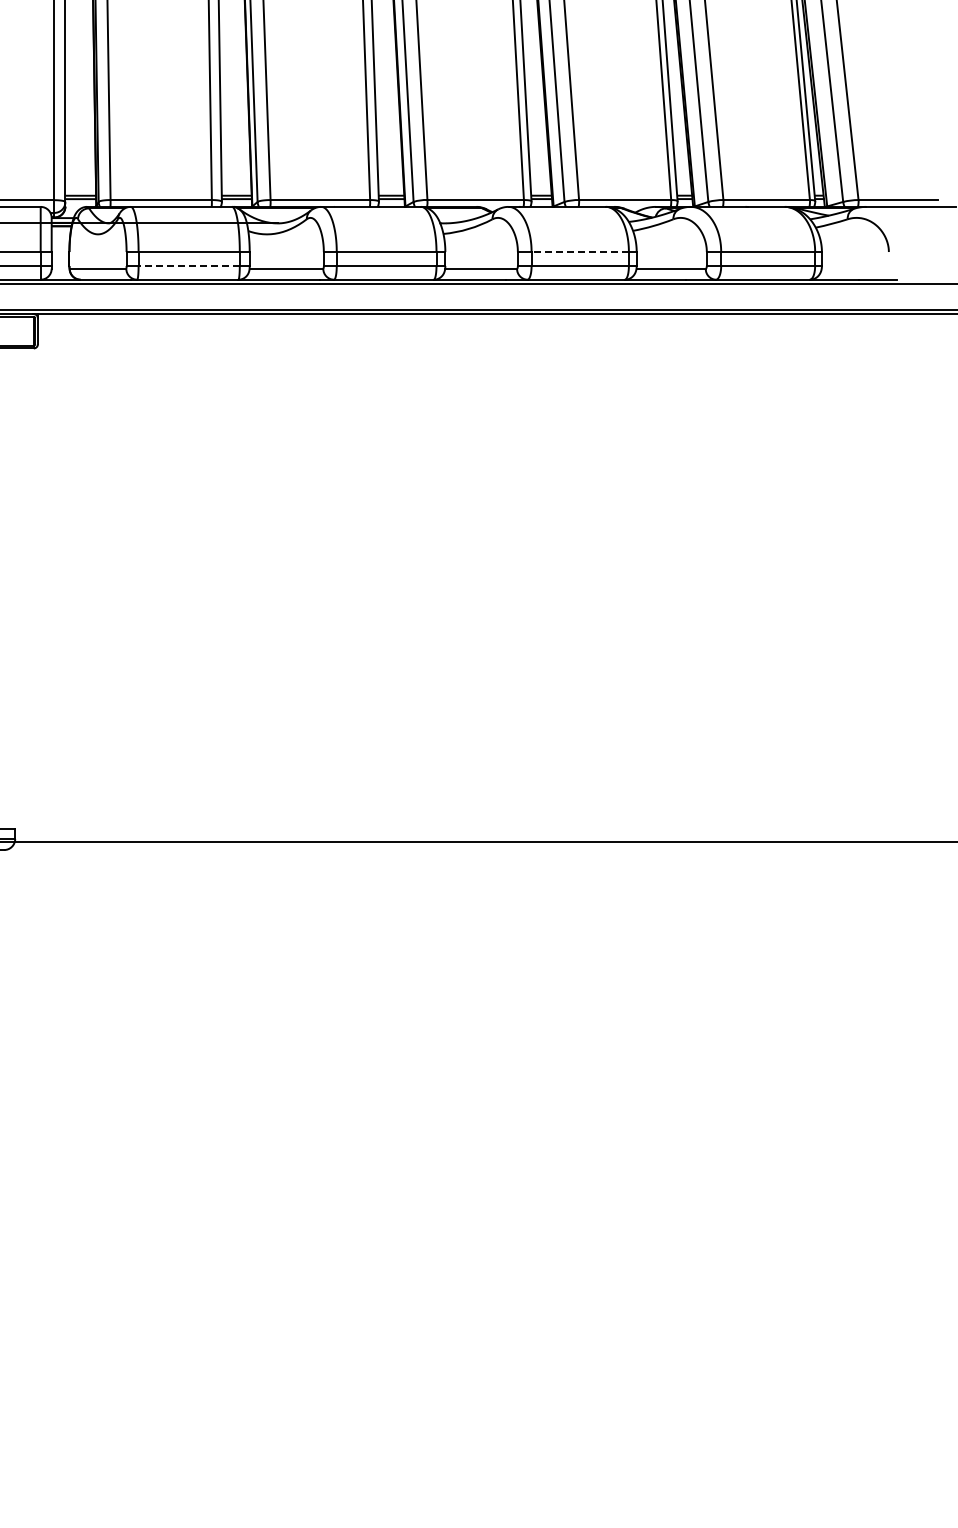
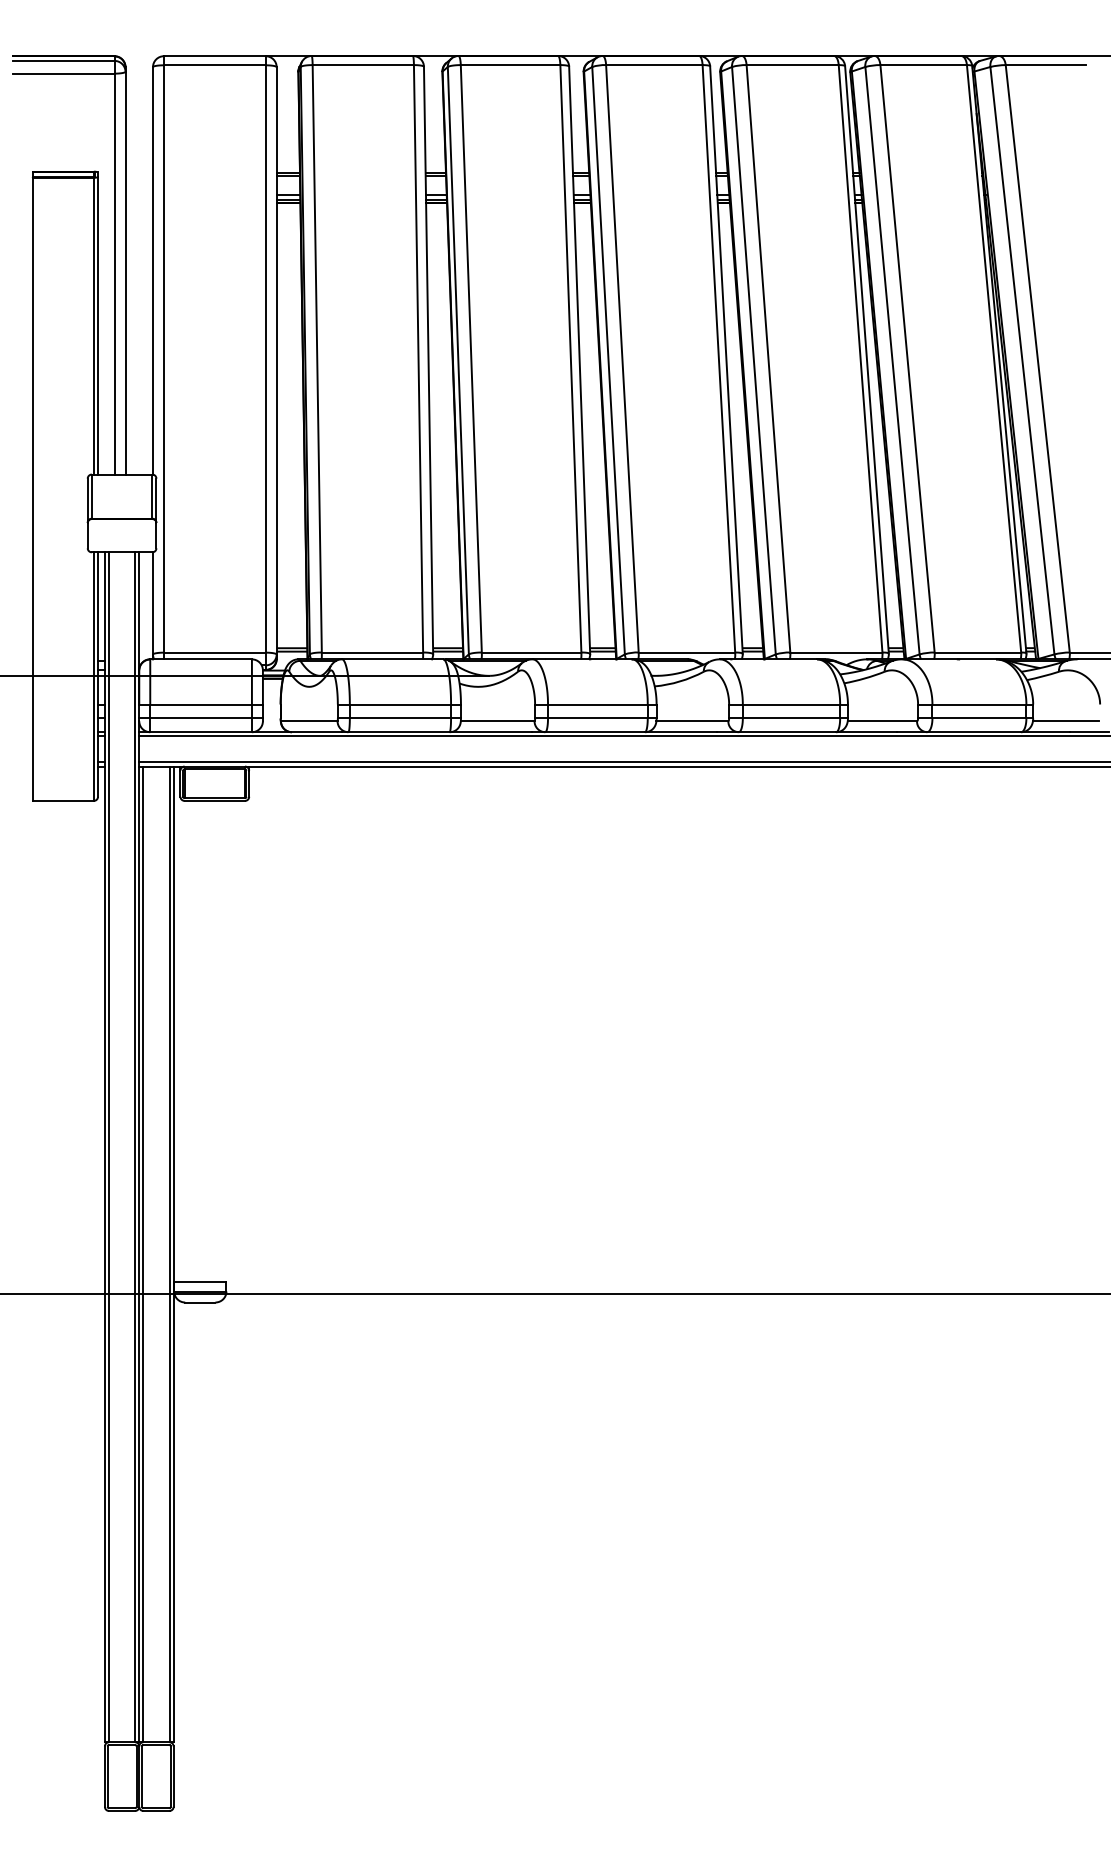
line: (580, 252) -> (791, 704), dashed -> solid
line: (189, 266) -> (400, 718), dashed -> solid
line: (854, 269) -> (1065, 721), added

